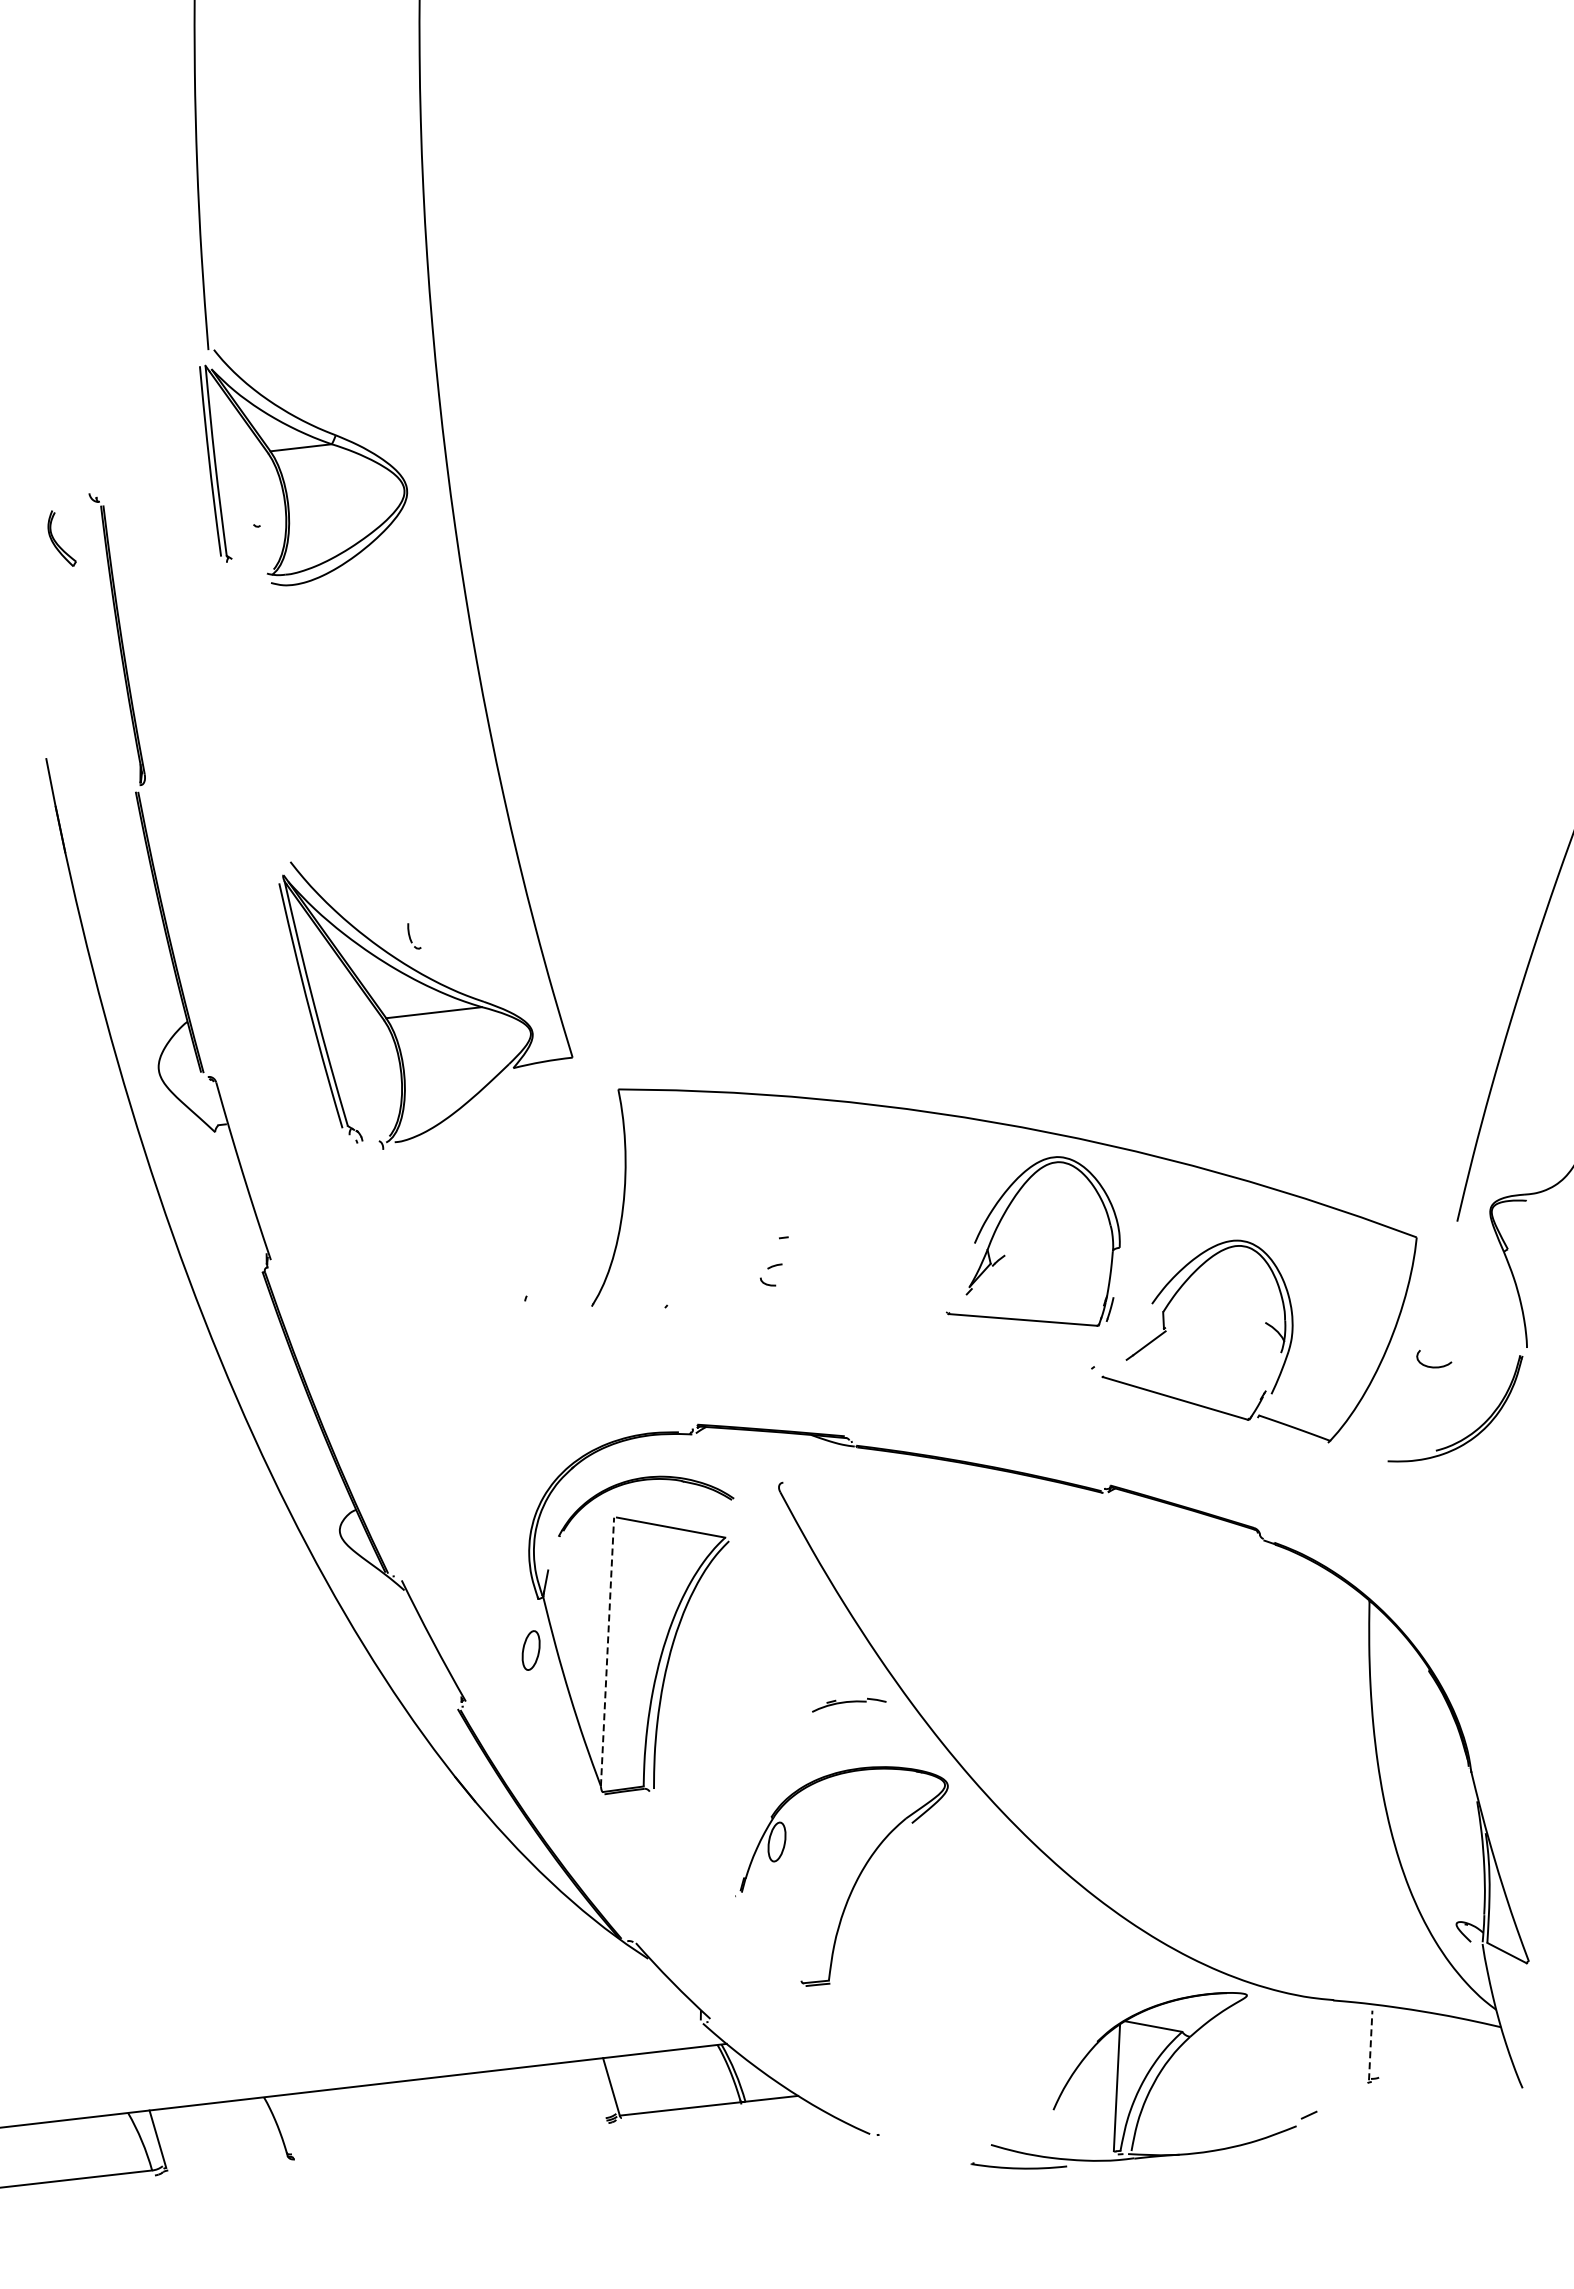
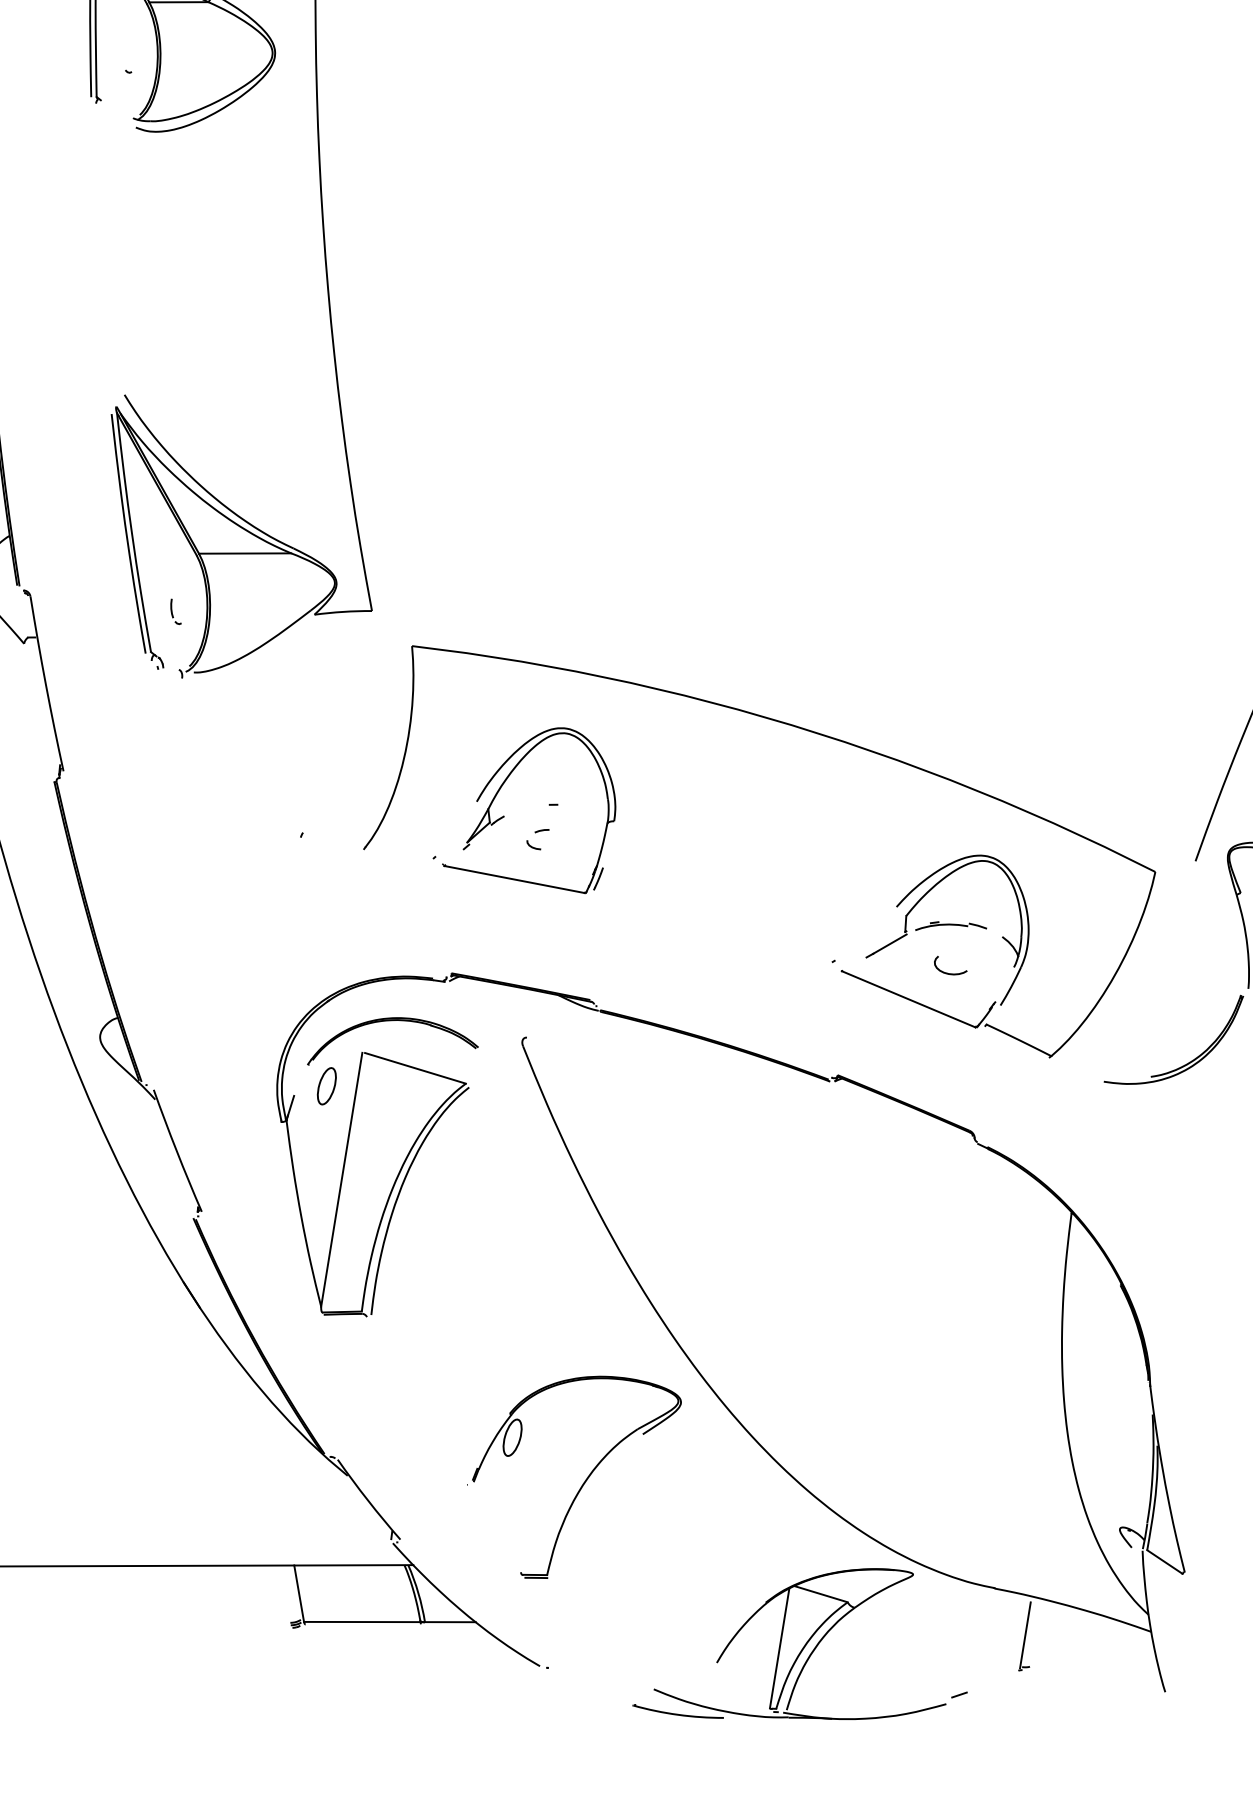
part: (414, 936) -> (176, 612), moved
part: (1005, 1255) -> (504, 816), moved
curve: (1434, 1366) -> (950, 973), moved
part: (530, 1650) -> (326, 1086), moved
line: (607, 1651) -> (341, 1179), dashed -> solid
part: (849, 1704) -> (951, 927), moved
part: (854, 1883) -> (581, 1485), moved
line: (1370, 2045) -> (1025, 1635), dashed -> solid

